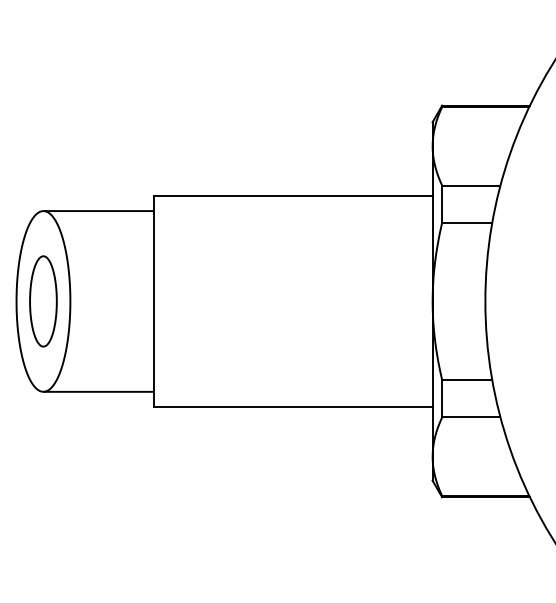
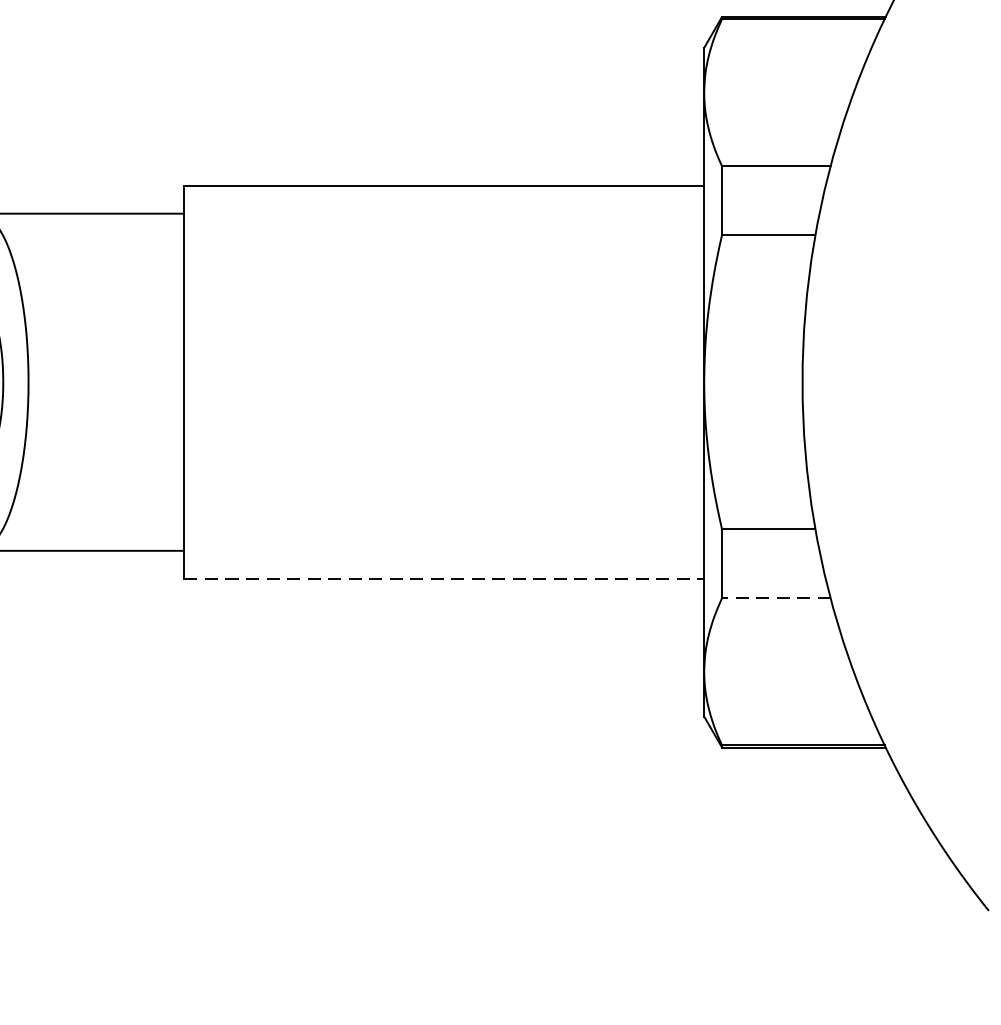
line: (293, 406) -> (444, 578), solid -> dashed
line: (470, 417) -> (774, 598), solid -> dashed

